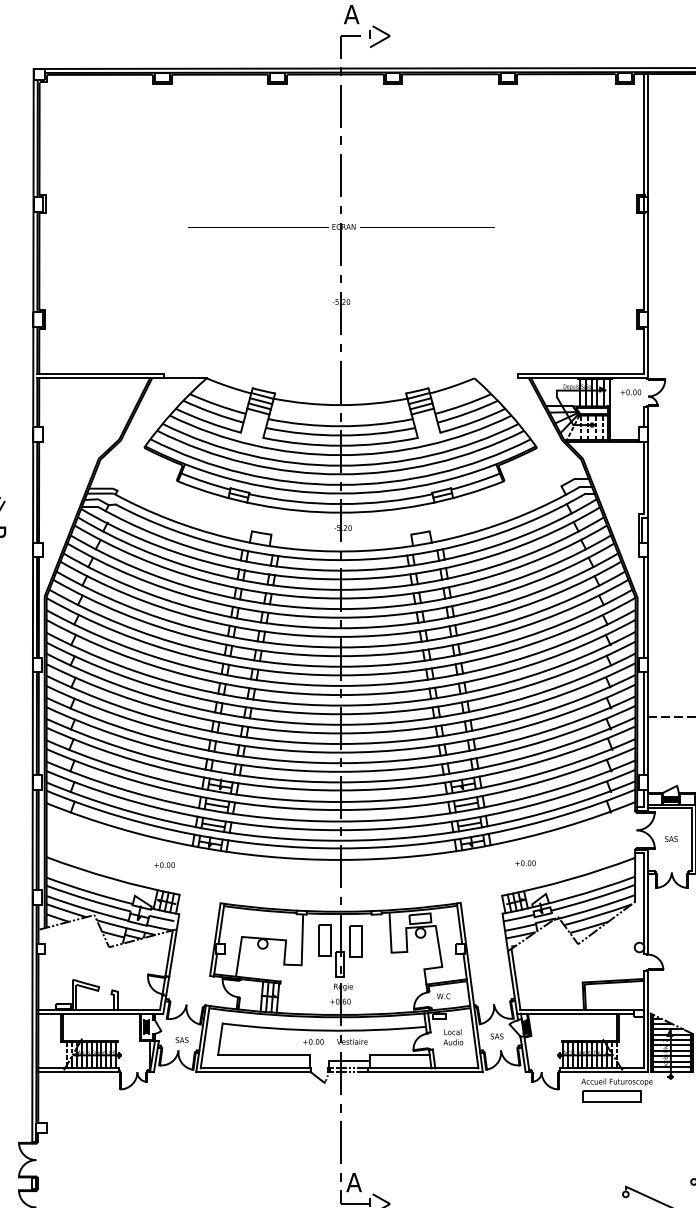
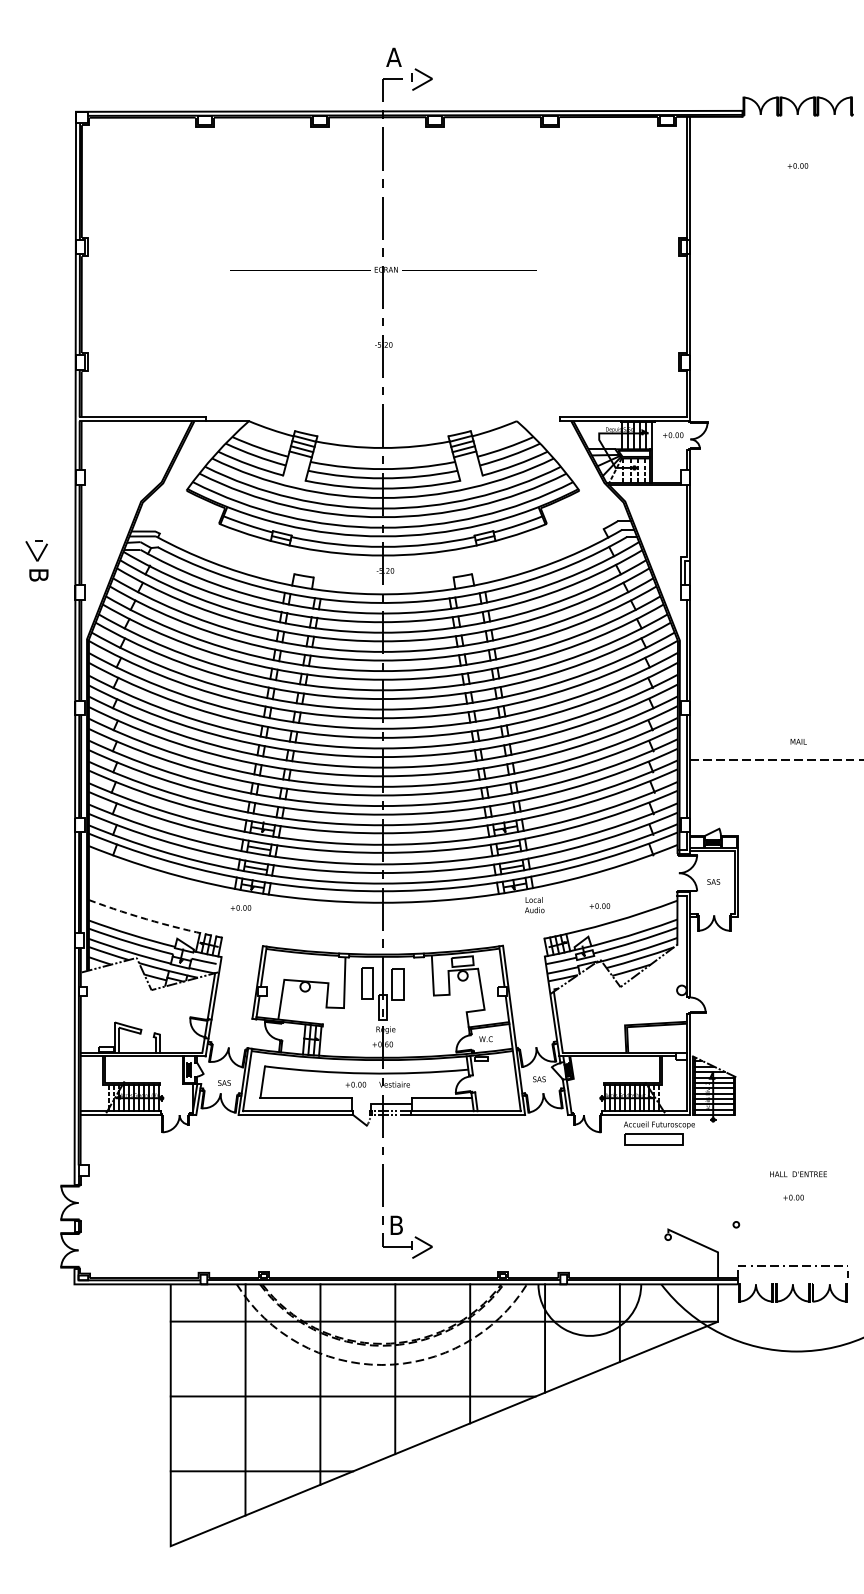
text: (525, 862) -> (599, 905), moved
text: (164, 864) -> (240, 907), moved
arc: (112, 878) -> (154, 921), solid -> dashed
text: (453, 1037) -> (534, 905), moved
text: (354, 1181) -> (396, 1224), A -> B

